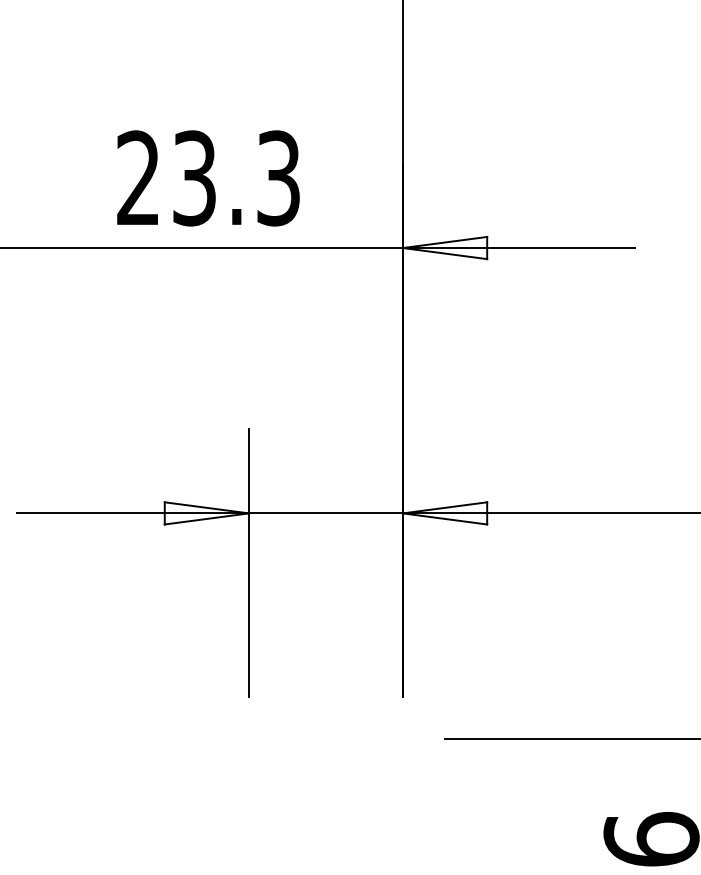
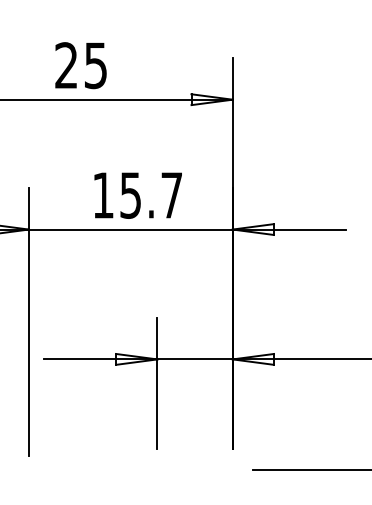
text: (208, 178) -> (137, 195), 23.3 -> 15.7

